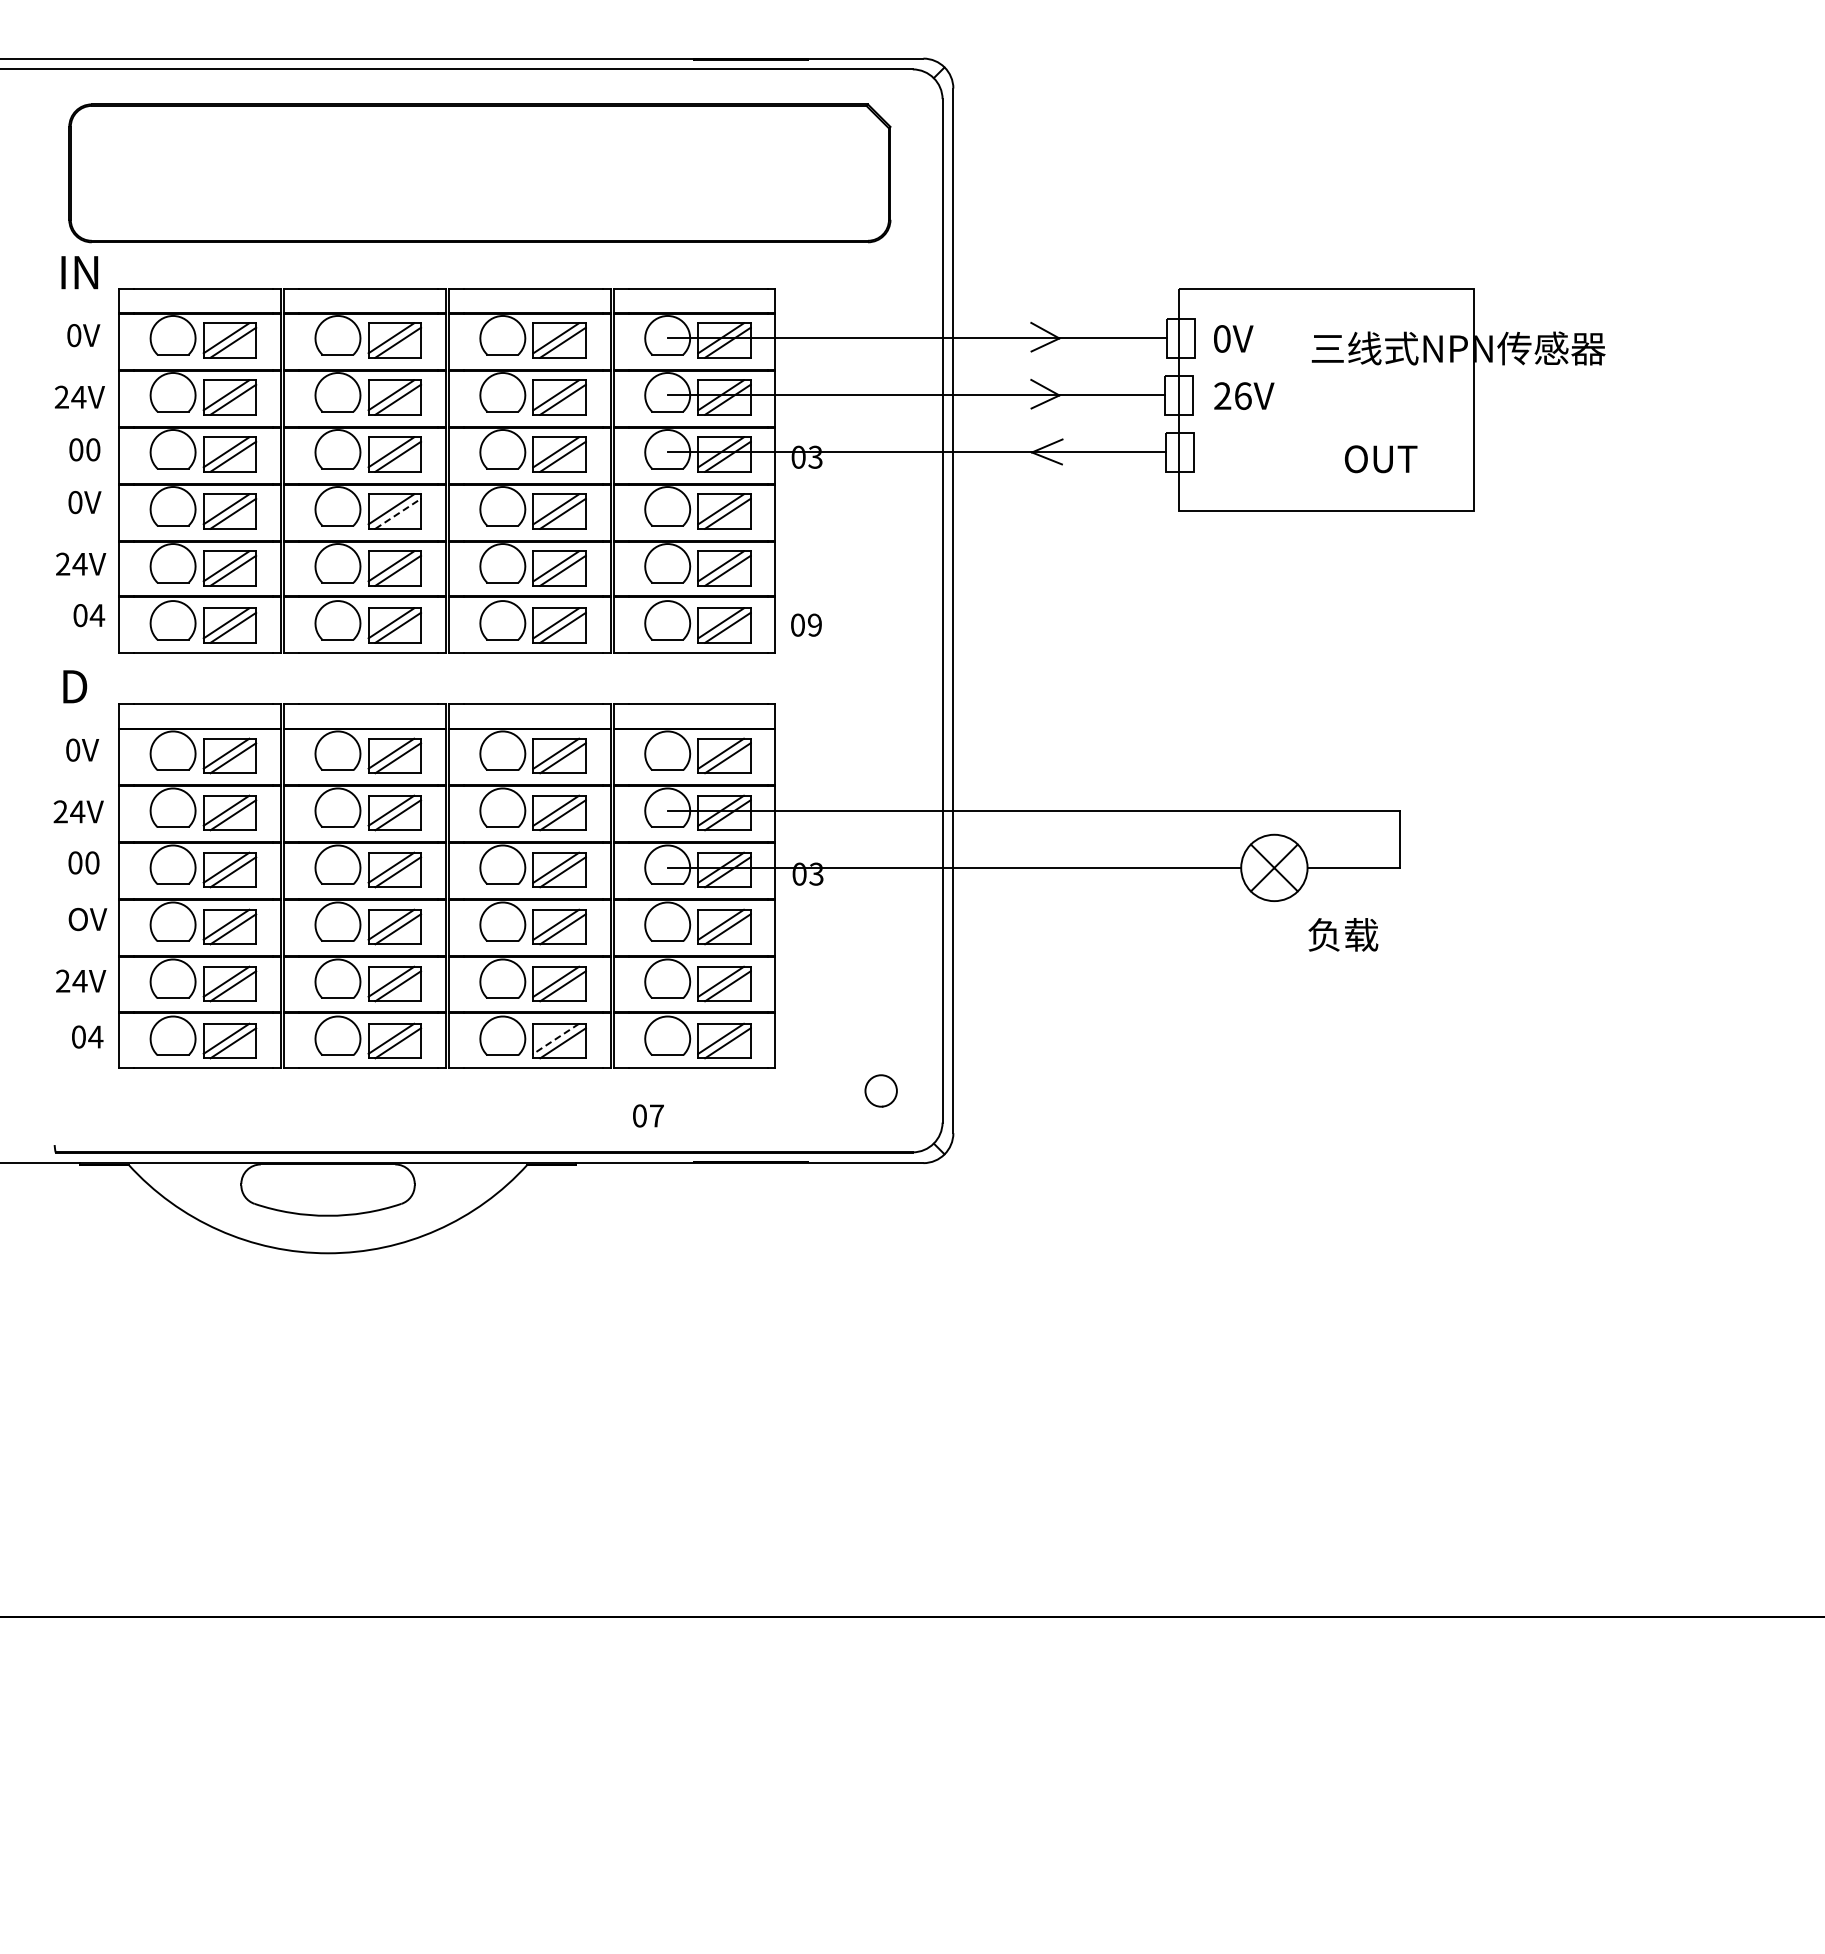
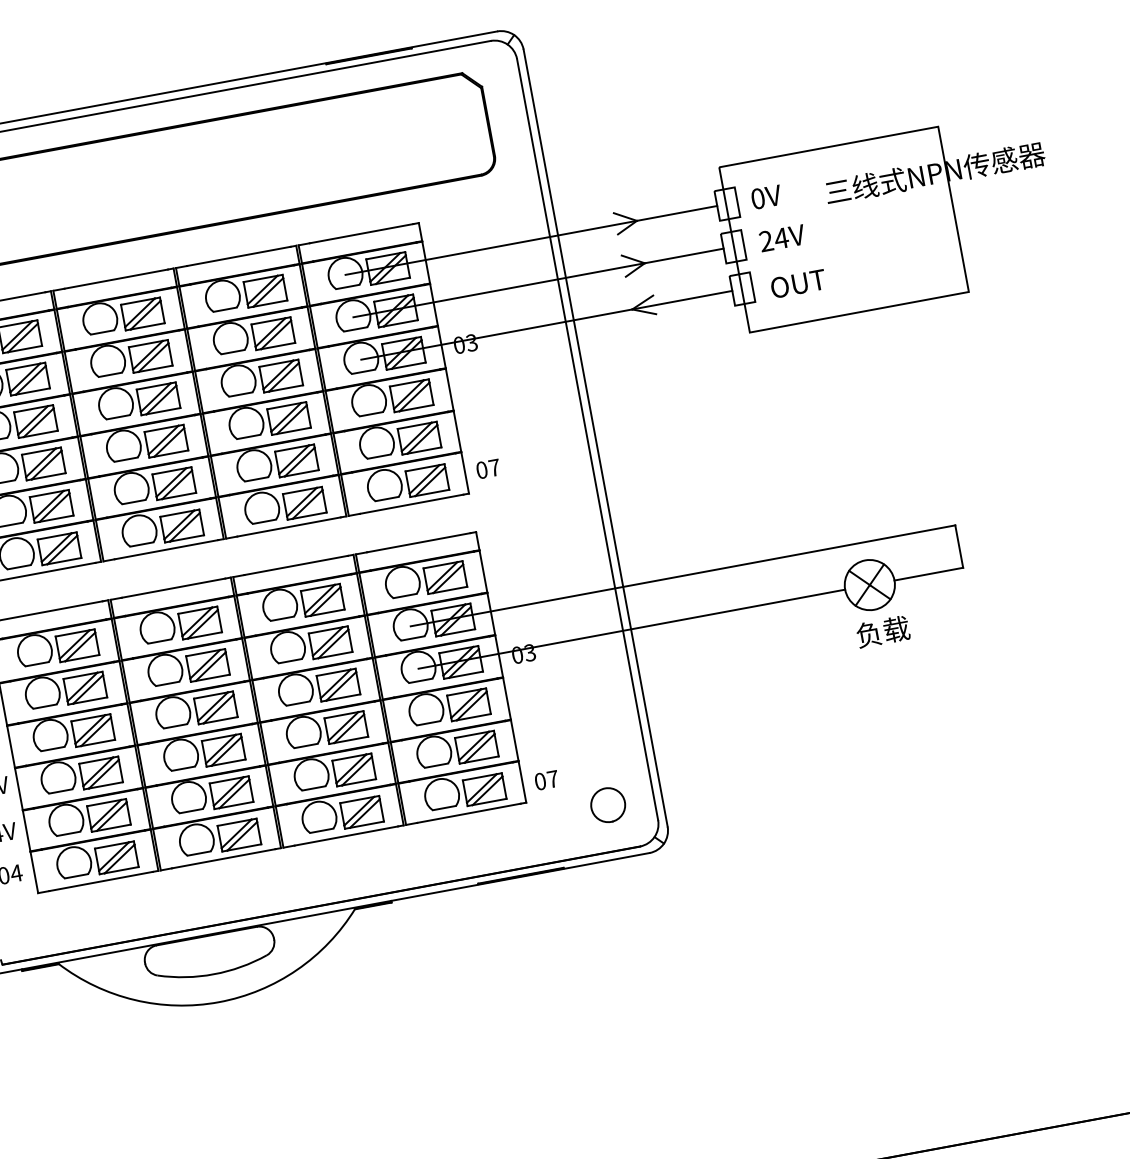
text: (1242, 395) -> (781, 238), 26V -> 24V
text: (1381, 459) -> (798, 284), moved
line: (398, 513) -> (169, 442), dashed -> solid
text: (815, 624) -> (494, 467), 09 -> 07
text: (1343, 934) -> (883, 631), moved
line: (555, 1039) -> (358, 811), dashed -> solid
part: (880, 1090) -> (607, 804), size x1.43
text: (648, 1115) -> (546, 780), moved

